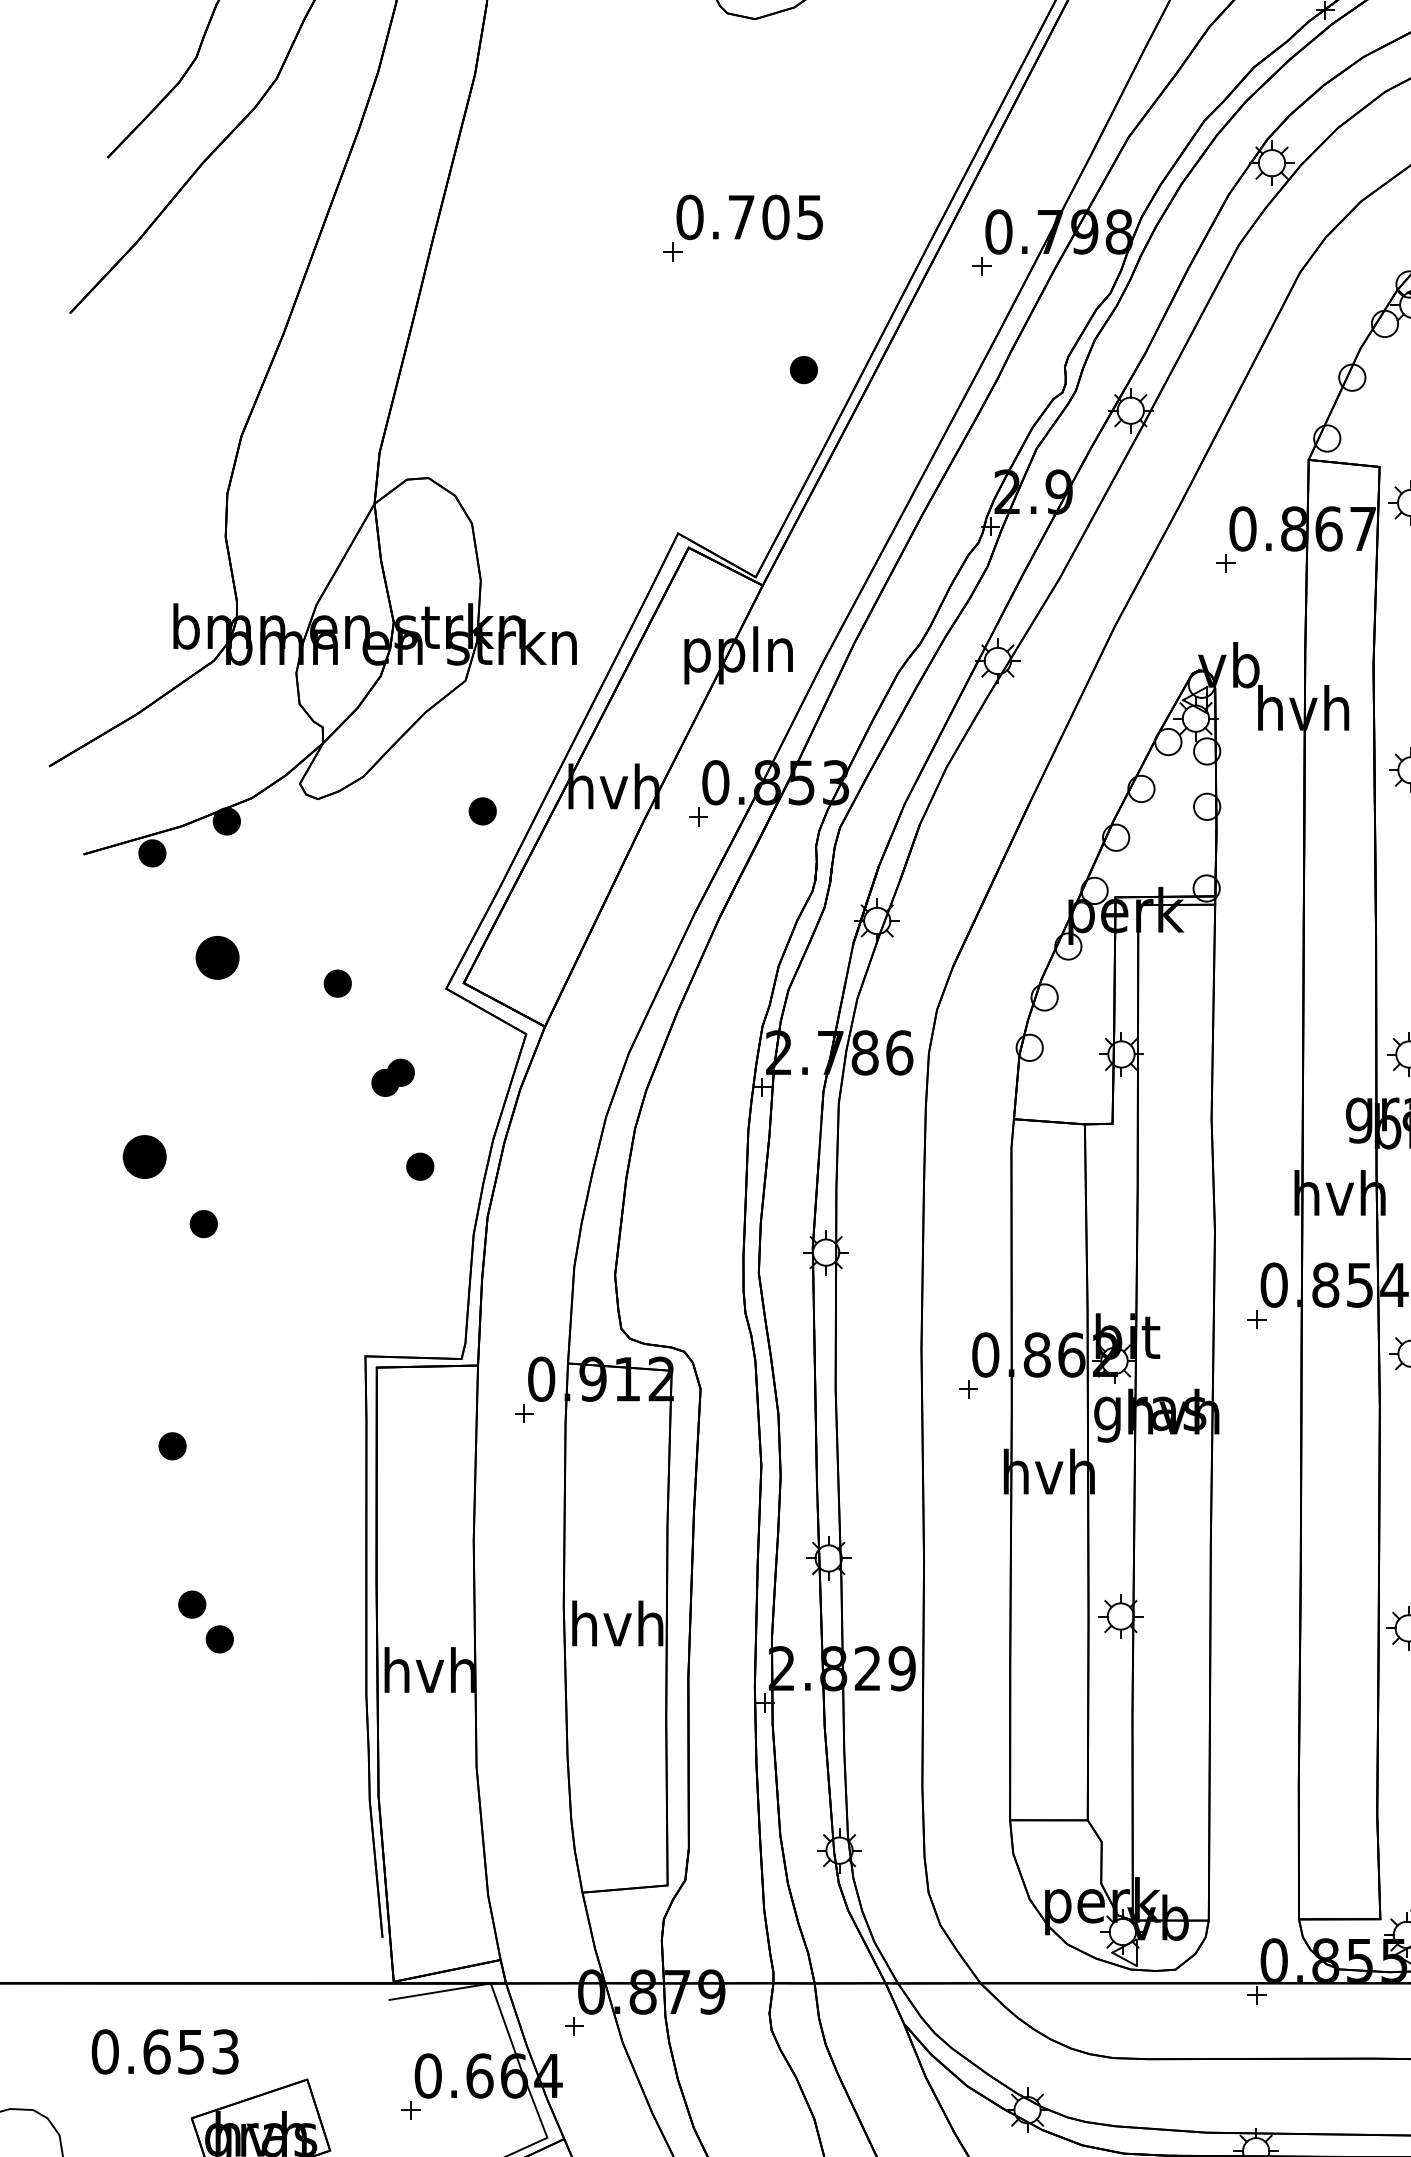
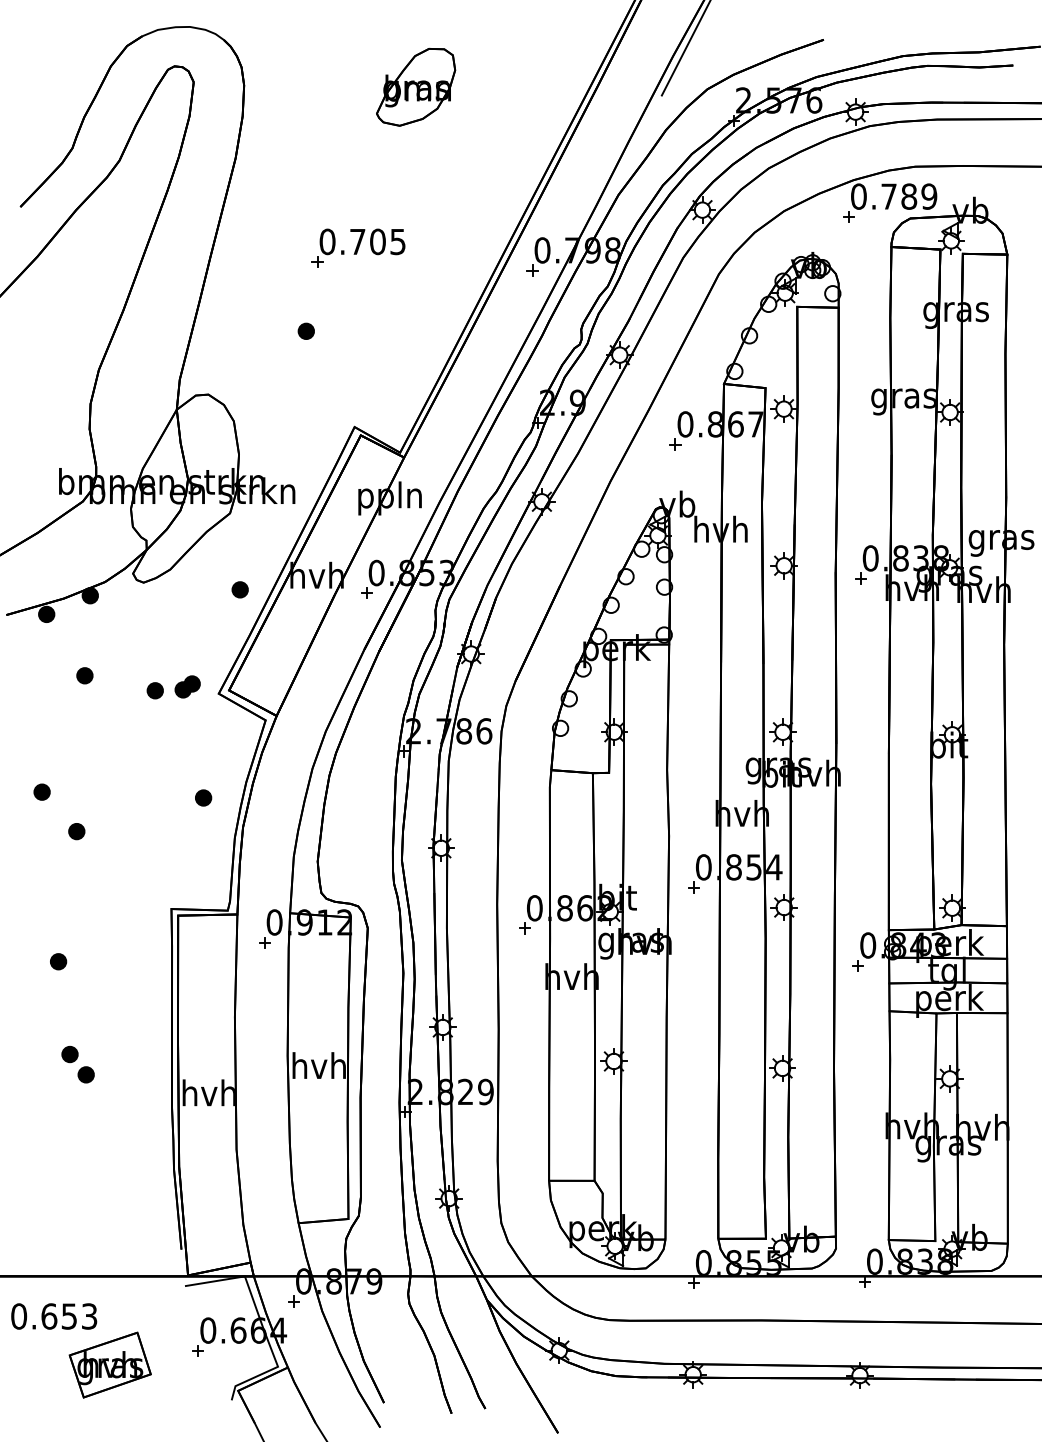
part: (742, 226) -> (358, 247), moved
part: (802, 368) -> (305, 330), moved
part: (216, 957) -> (84, 675), size x0.62
part: (392, 1077) -> (187, 686), moved
part: (143, 1155) -> (41, 791), size x0.62

